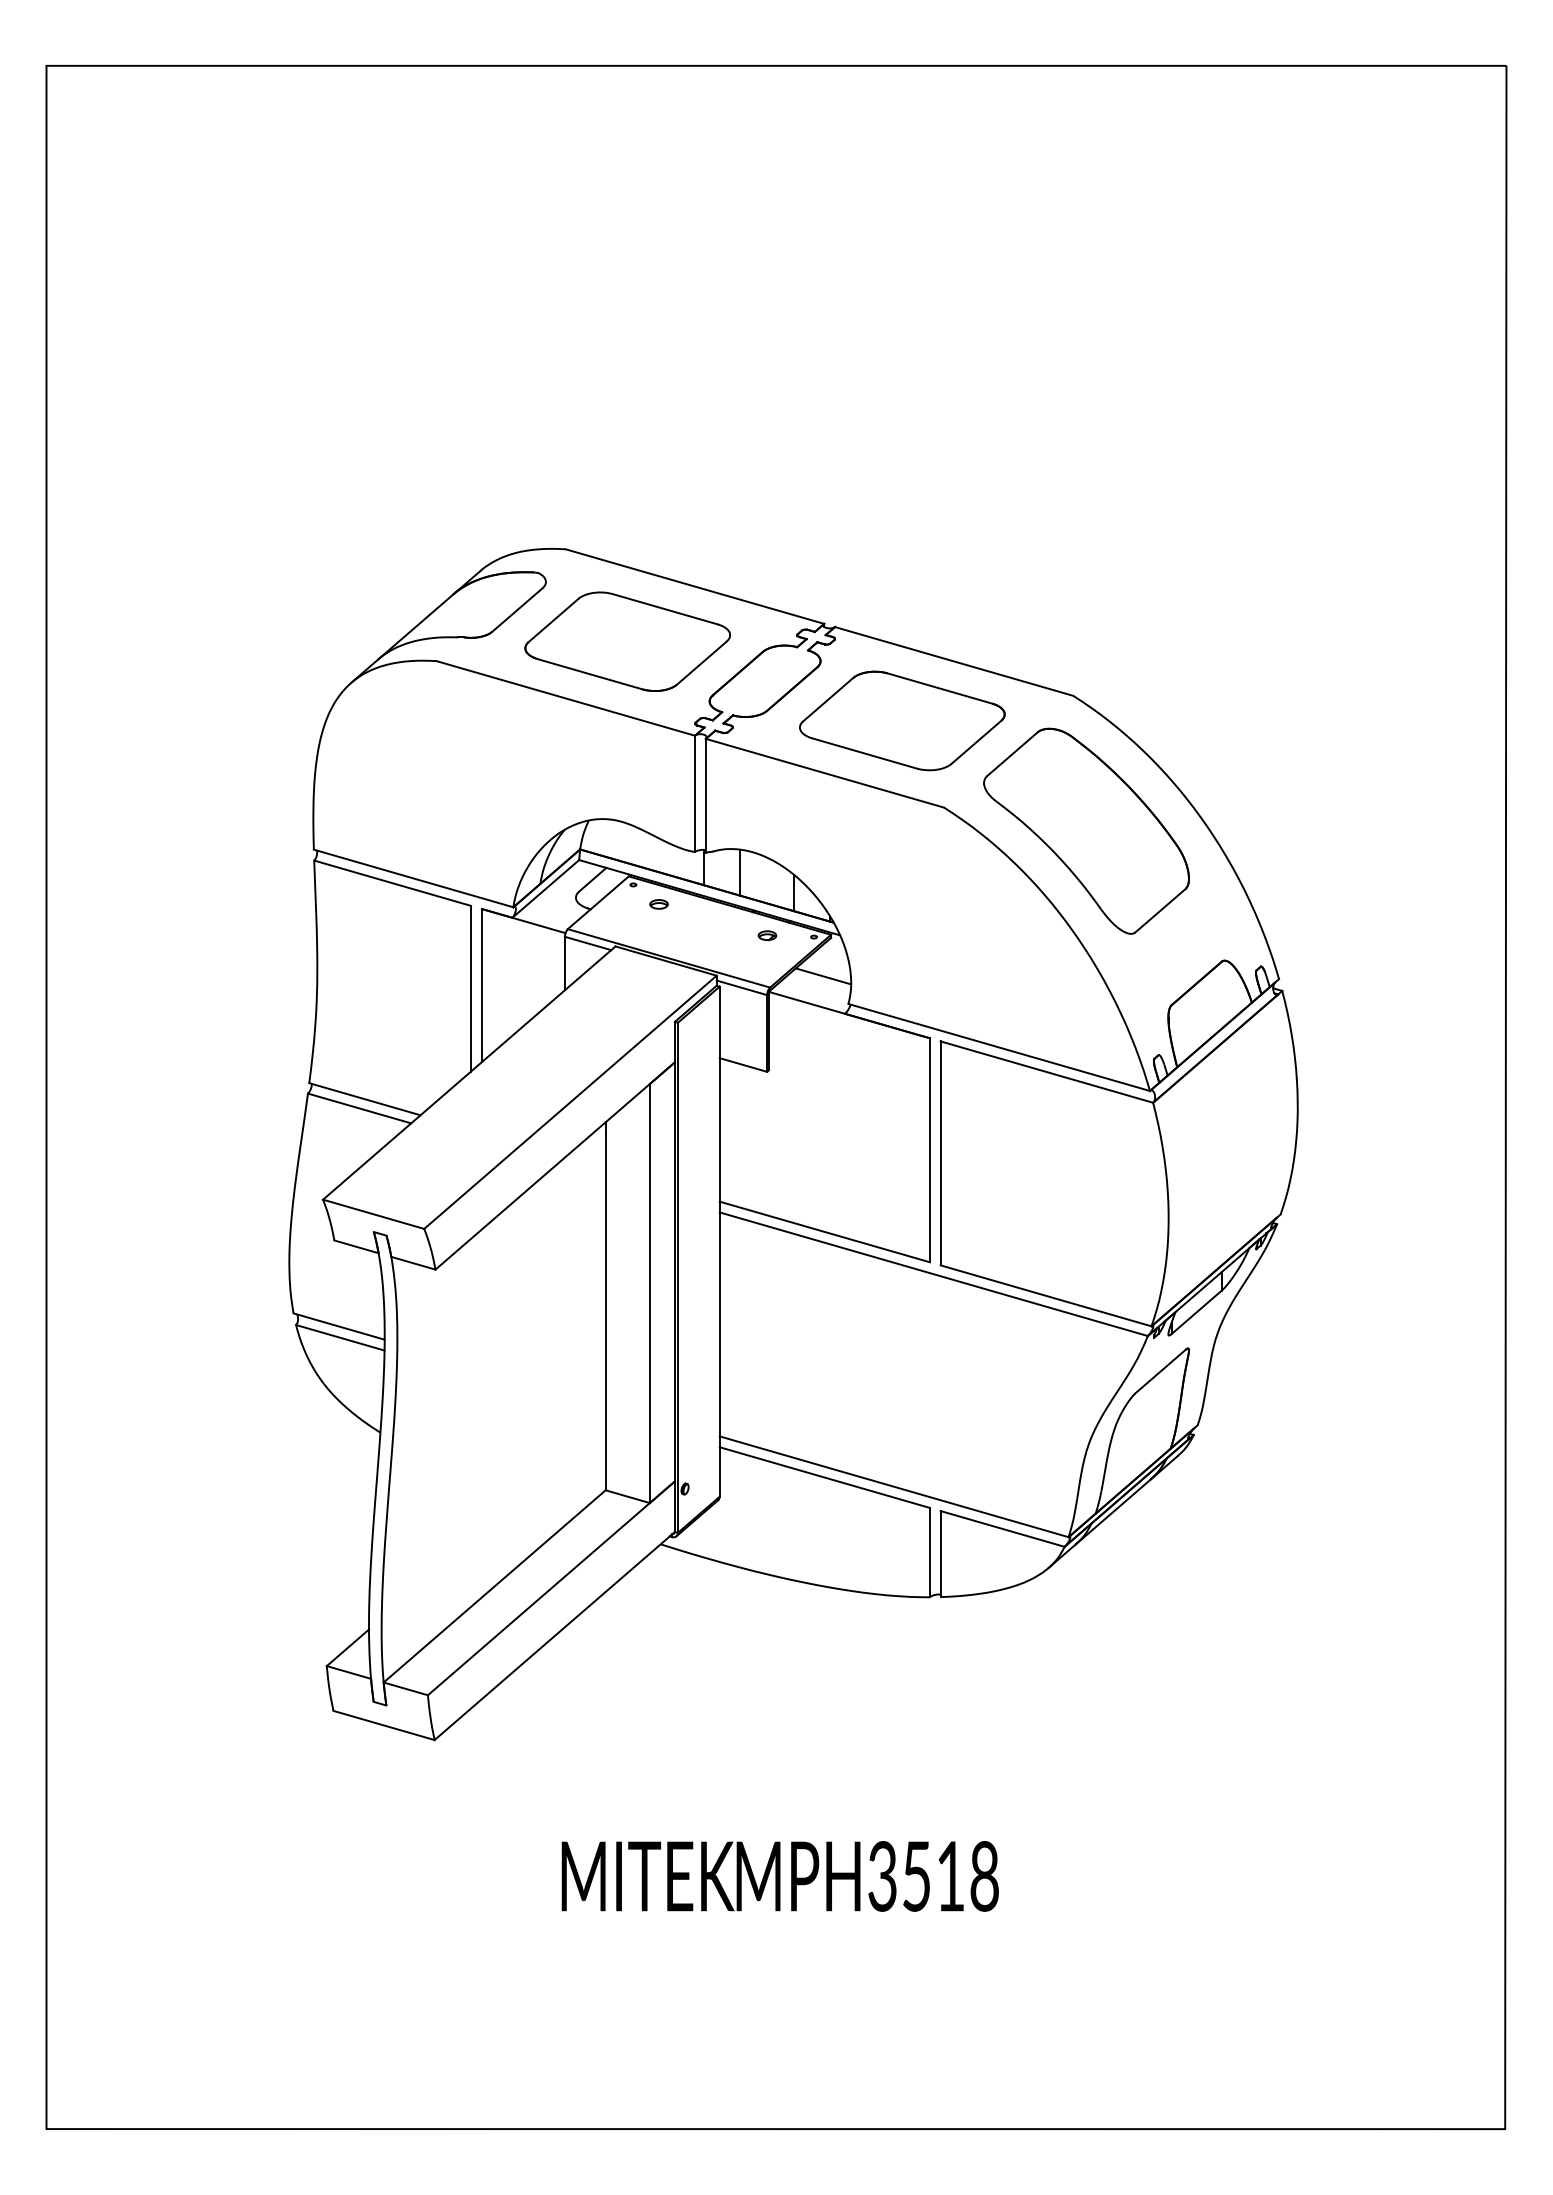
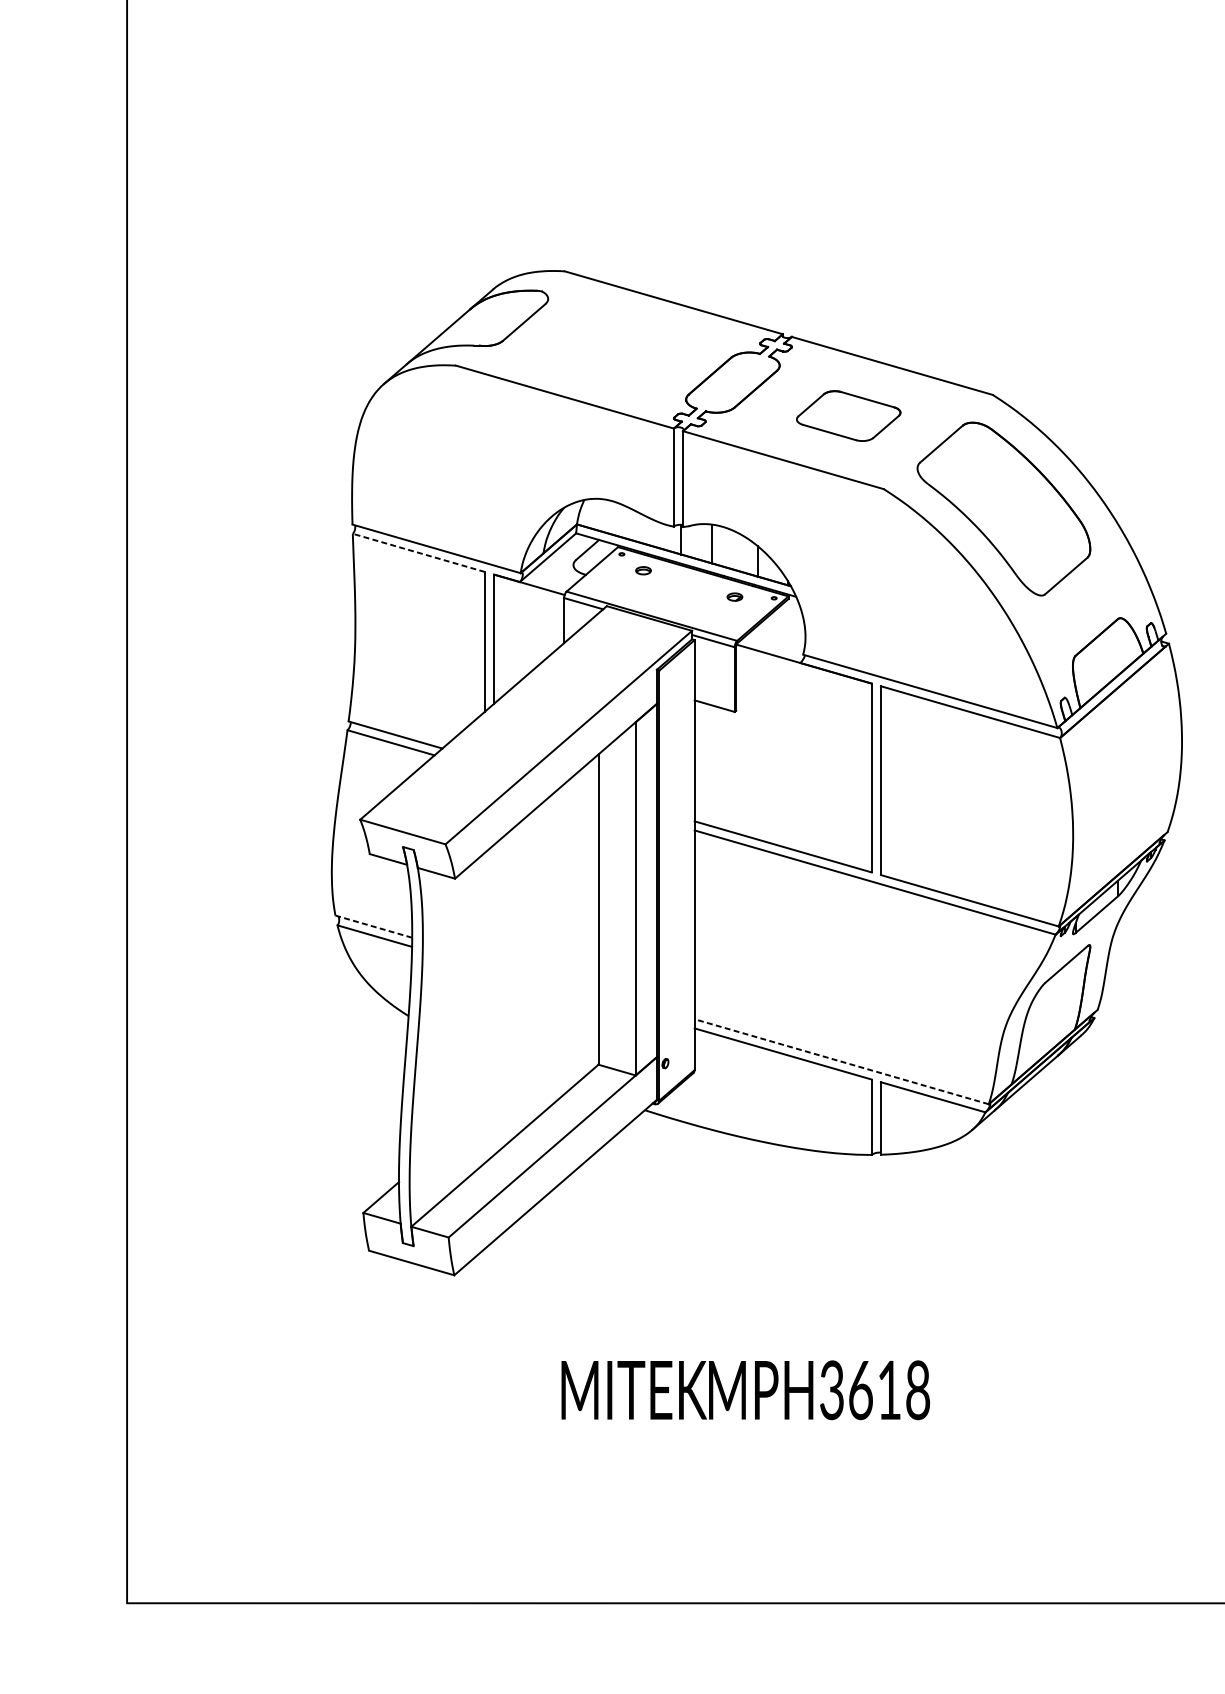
part: (627, 641) -> (616, 349), removed
part: (902, 720) -> (848, 415), size x0.6
line: (392, 883) -> (418, 553), solid -> dashed
line: (823, 976) -> (782, 631), removed
line: (338, 1326) -> (373, 926), solid -> dashed
line: (894, 1486) -> (842, 1061), solid -> dashed
text: (917, 1876) -> (861, 1390), MPH3518 -> MPH3618

